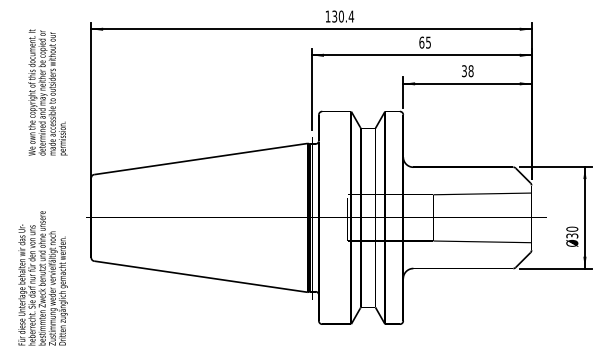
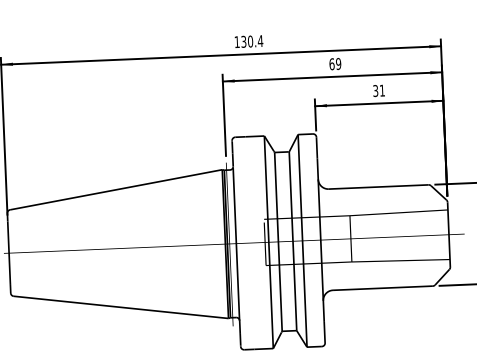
text: (428, 42) -> (338, 63), 65 -> 69
text: (470, 71) -> (381, 91), 38 -> 31

